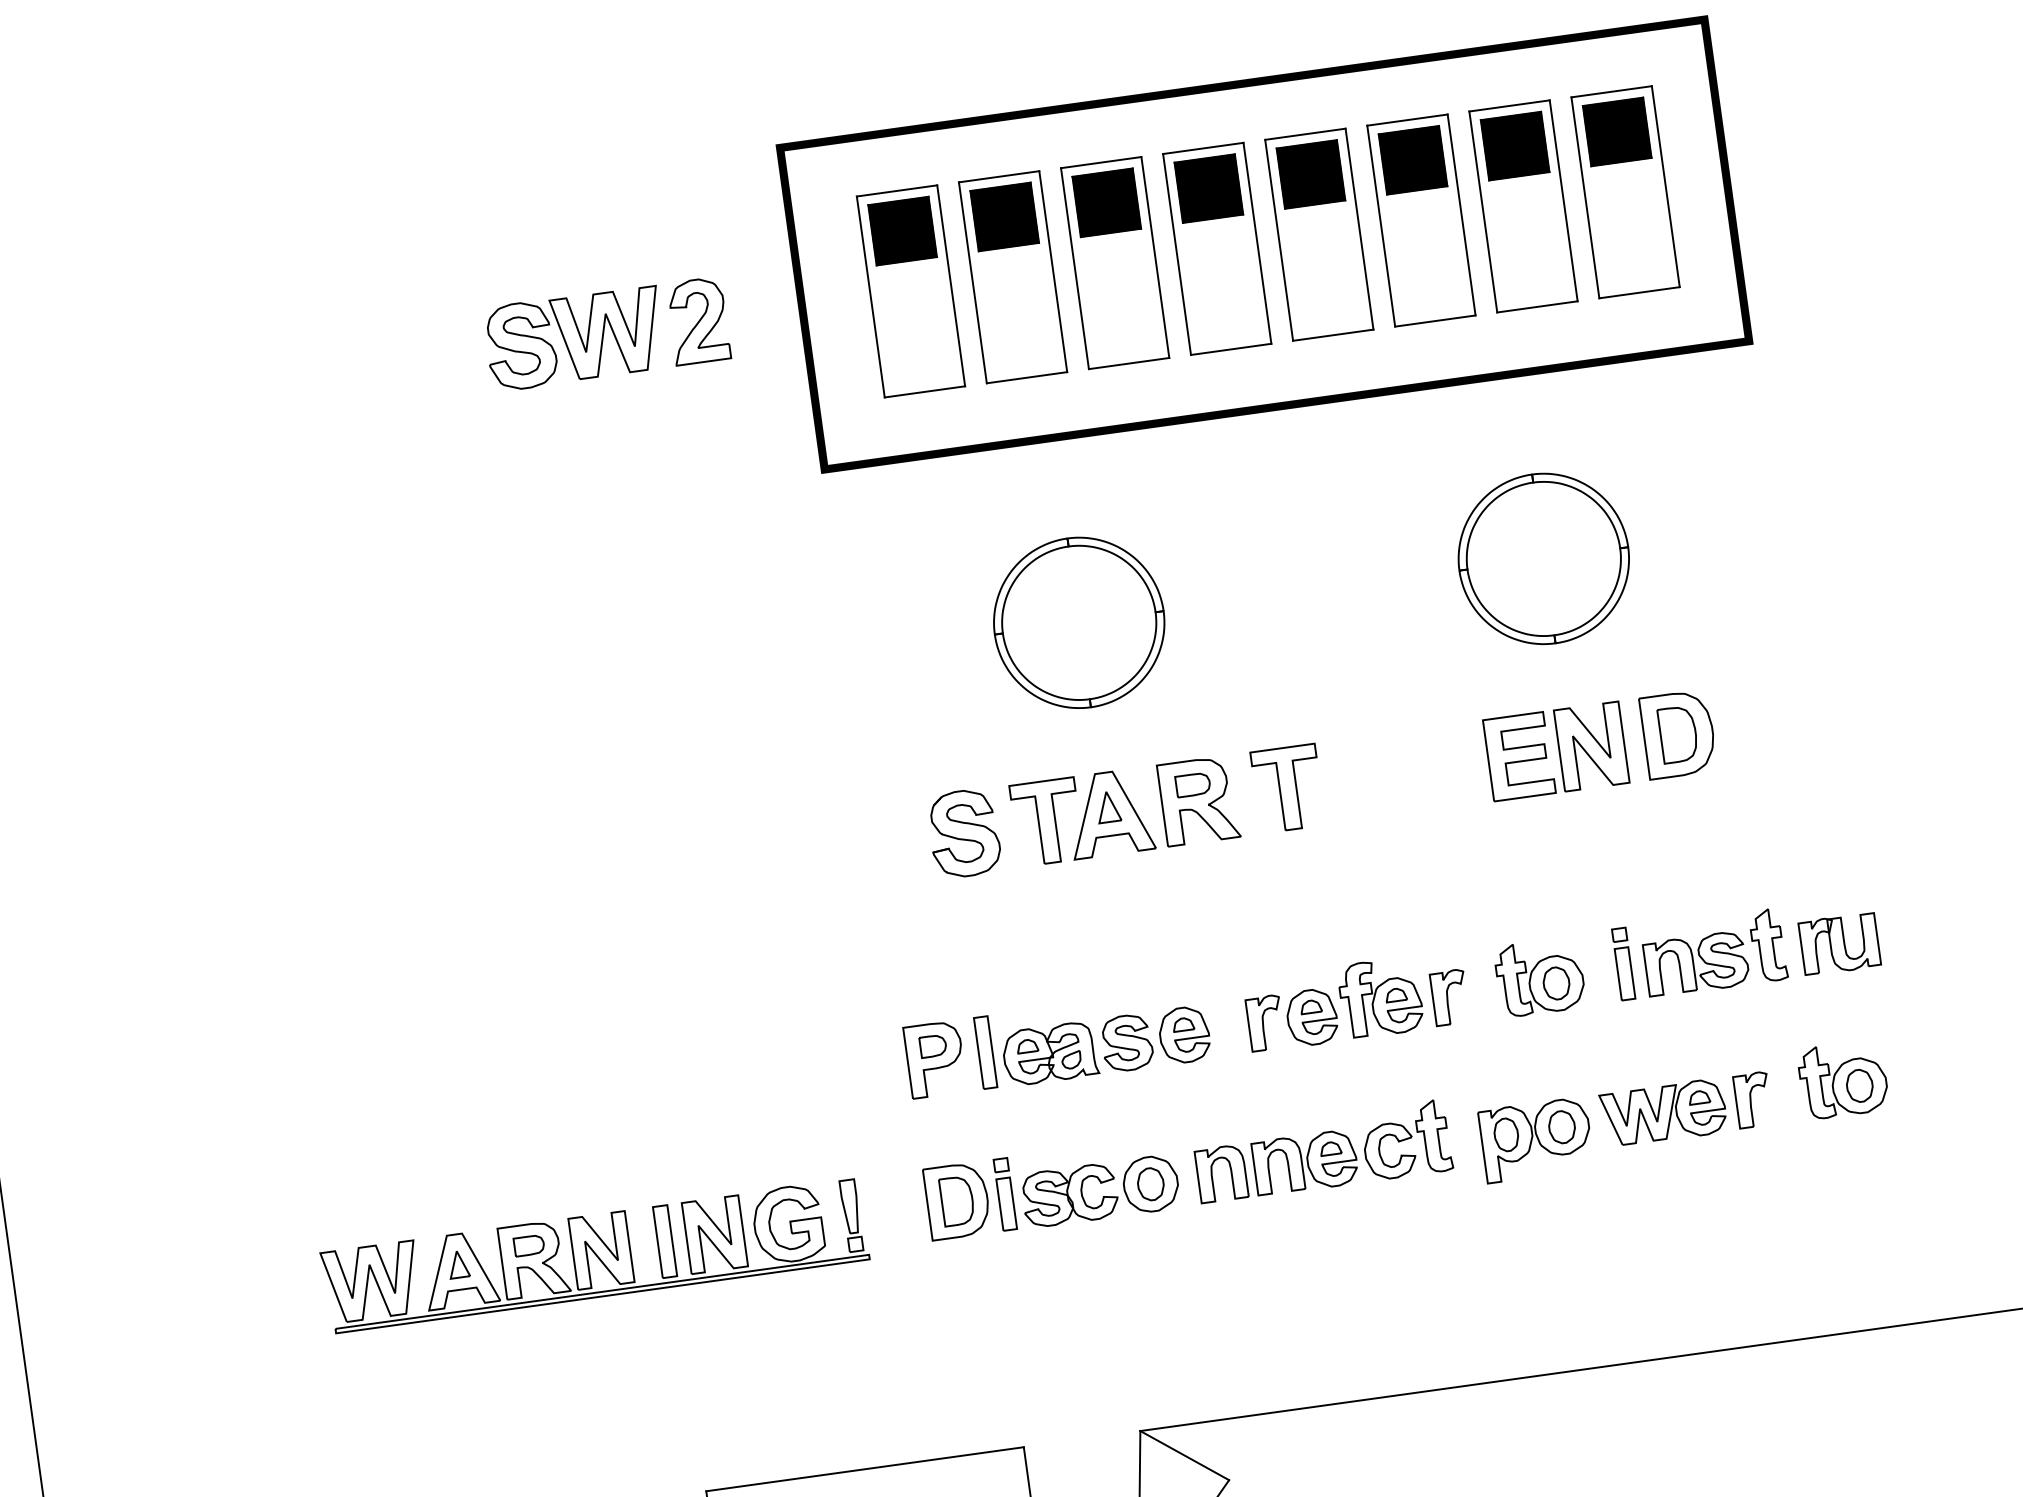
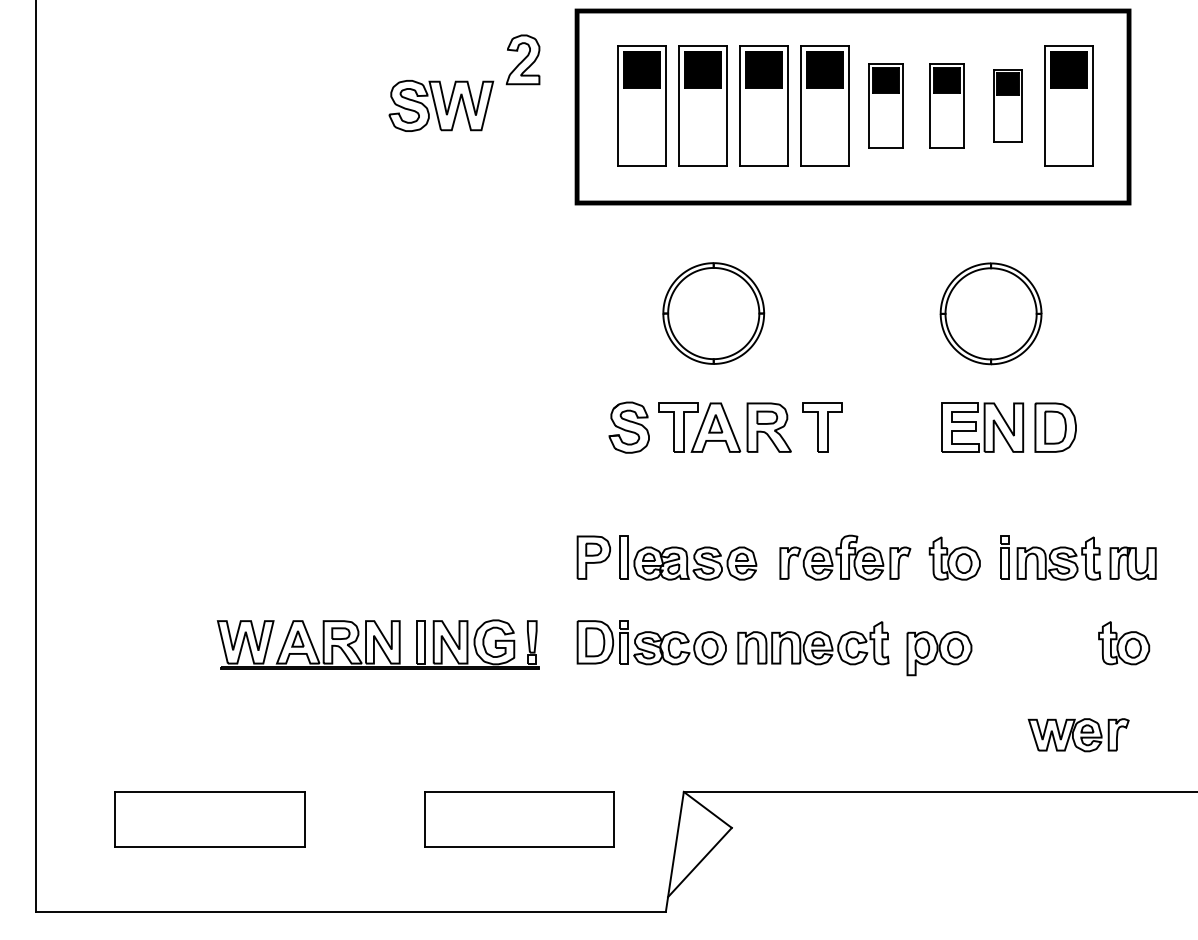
part: (1522, 206) -> (1007, 105), size x0.6
part: (1420, 220) -> (946, 105), size x0.7
part: (1318, 234) -> (885, 105), size x0.7
part: (697, 320) -> (522, 59), moved
part: (1685, 1110) -> (1078, 735), moved

